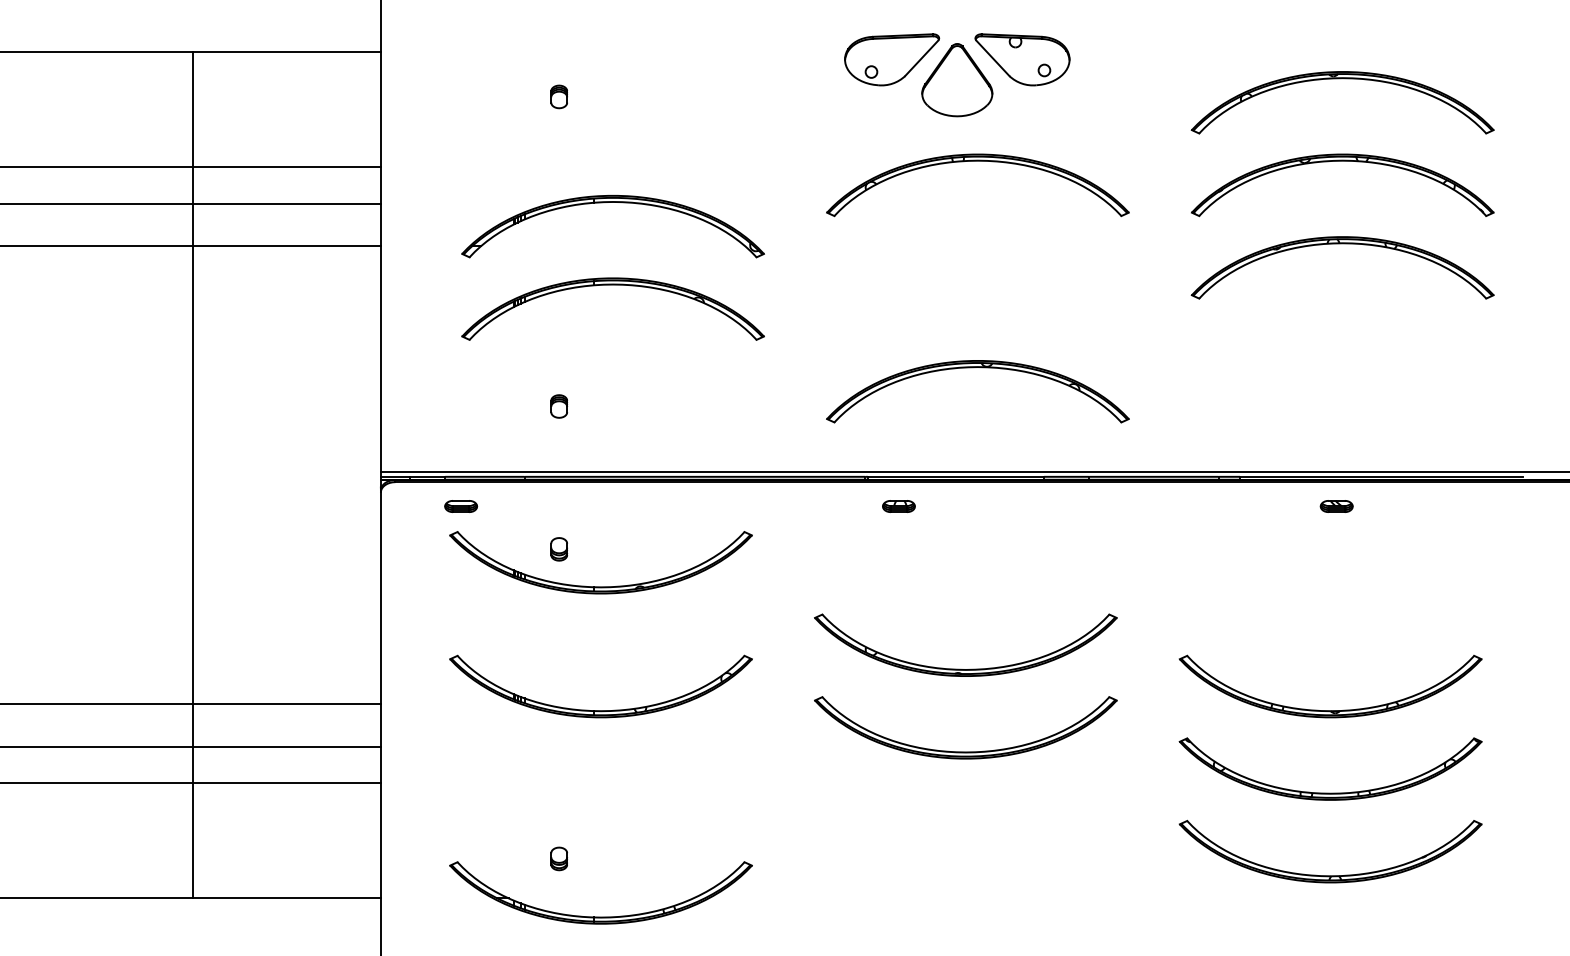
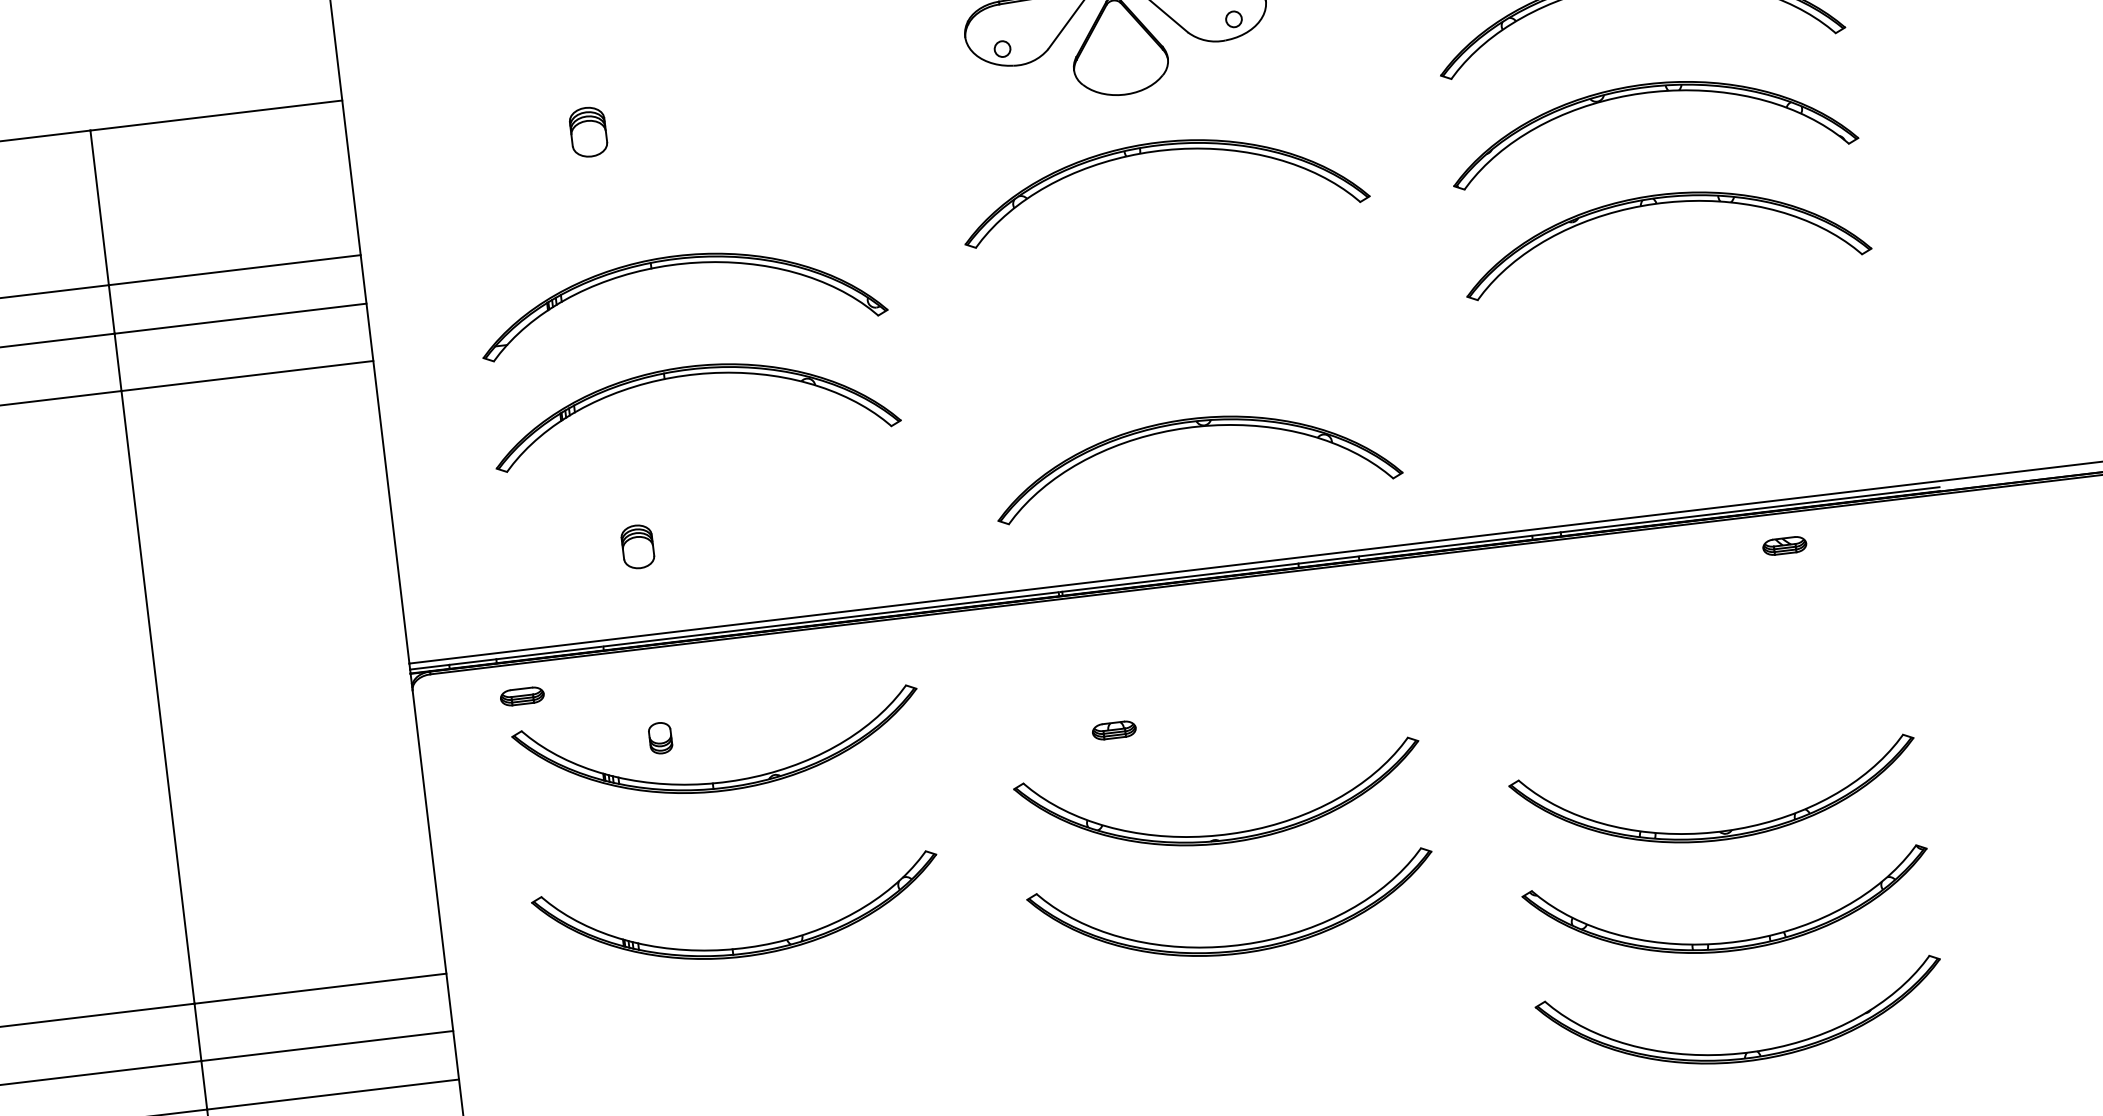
part: (558, 96) -> (587, 131), size x1.6
part: (558, 406) -> (636, 547), size x1.4
part: (898, 506) -> (1113, 730), moved
part: (1336, 506) -> (1784, 545), moved

